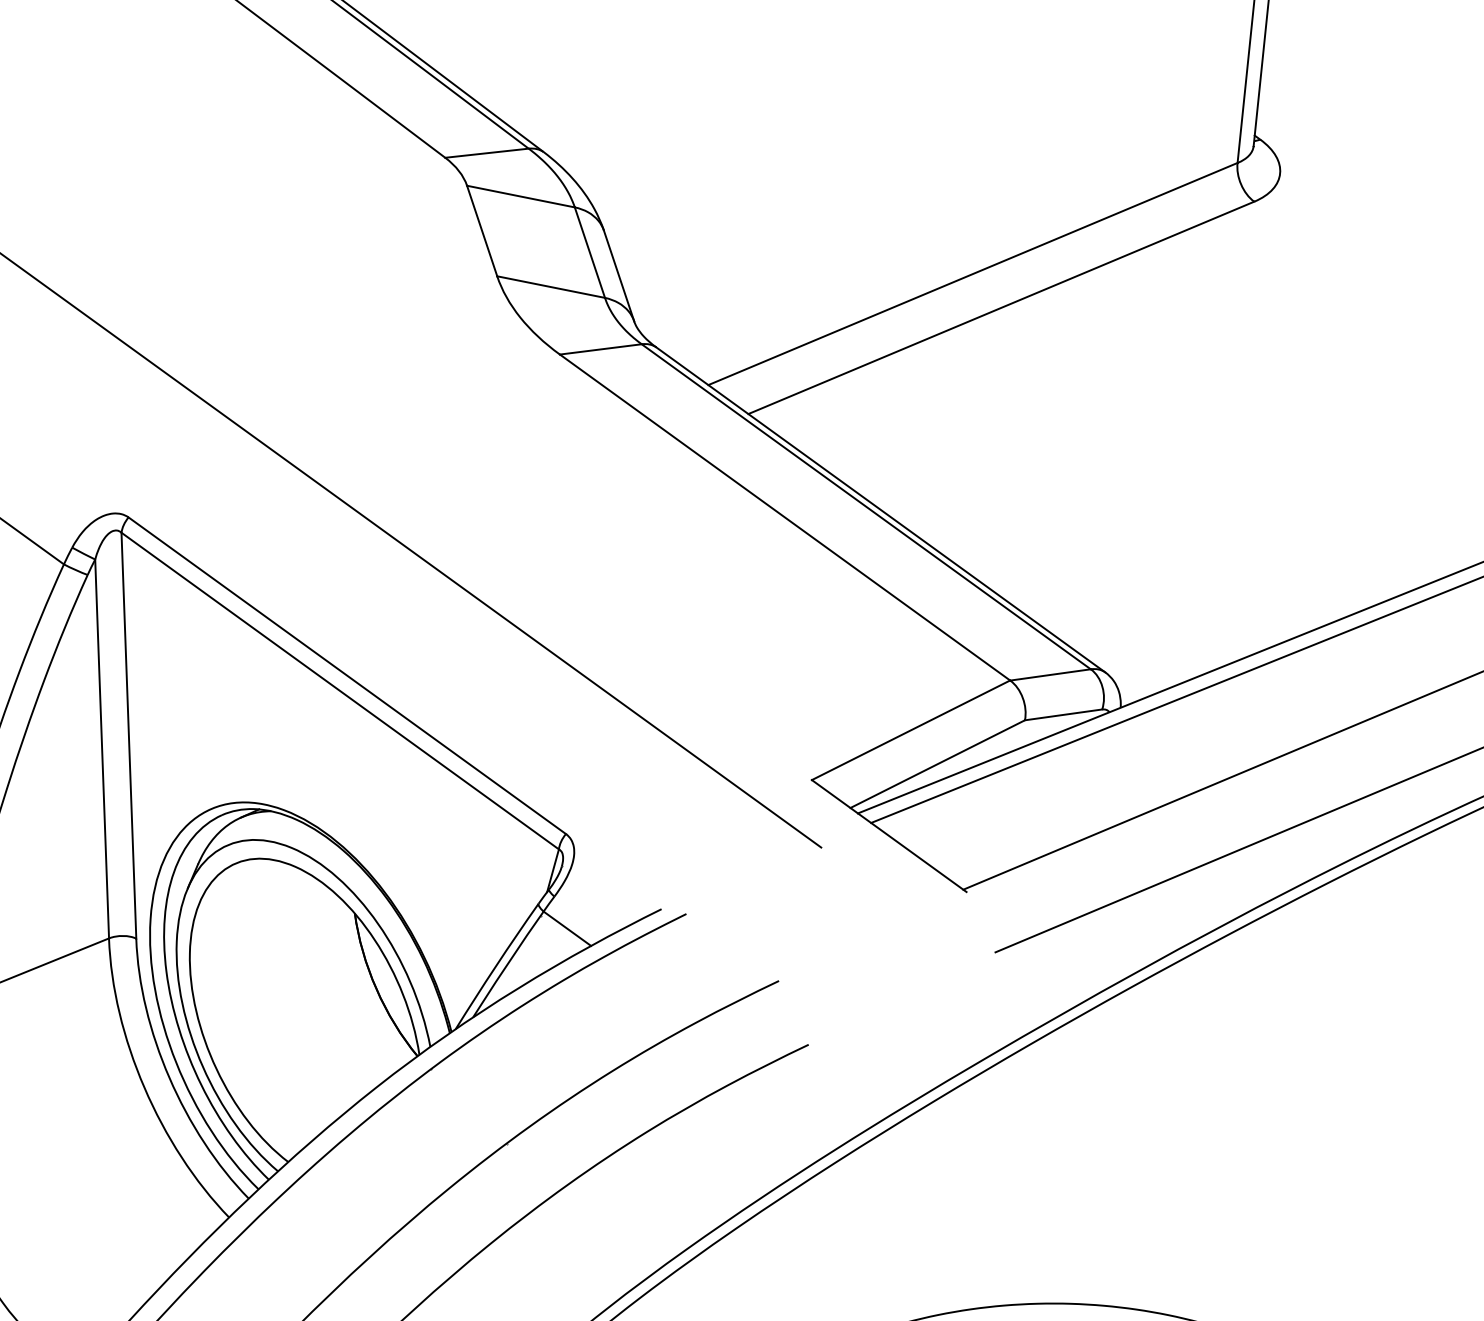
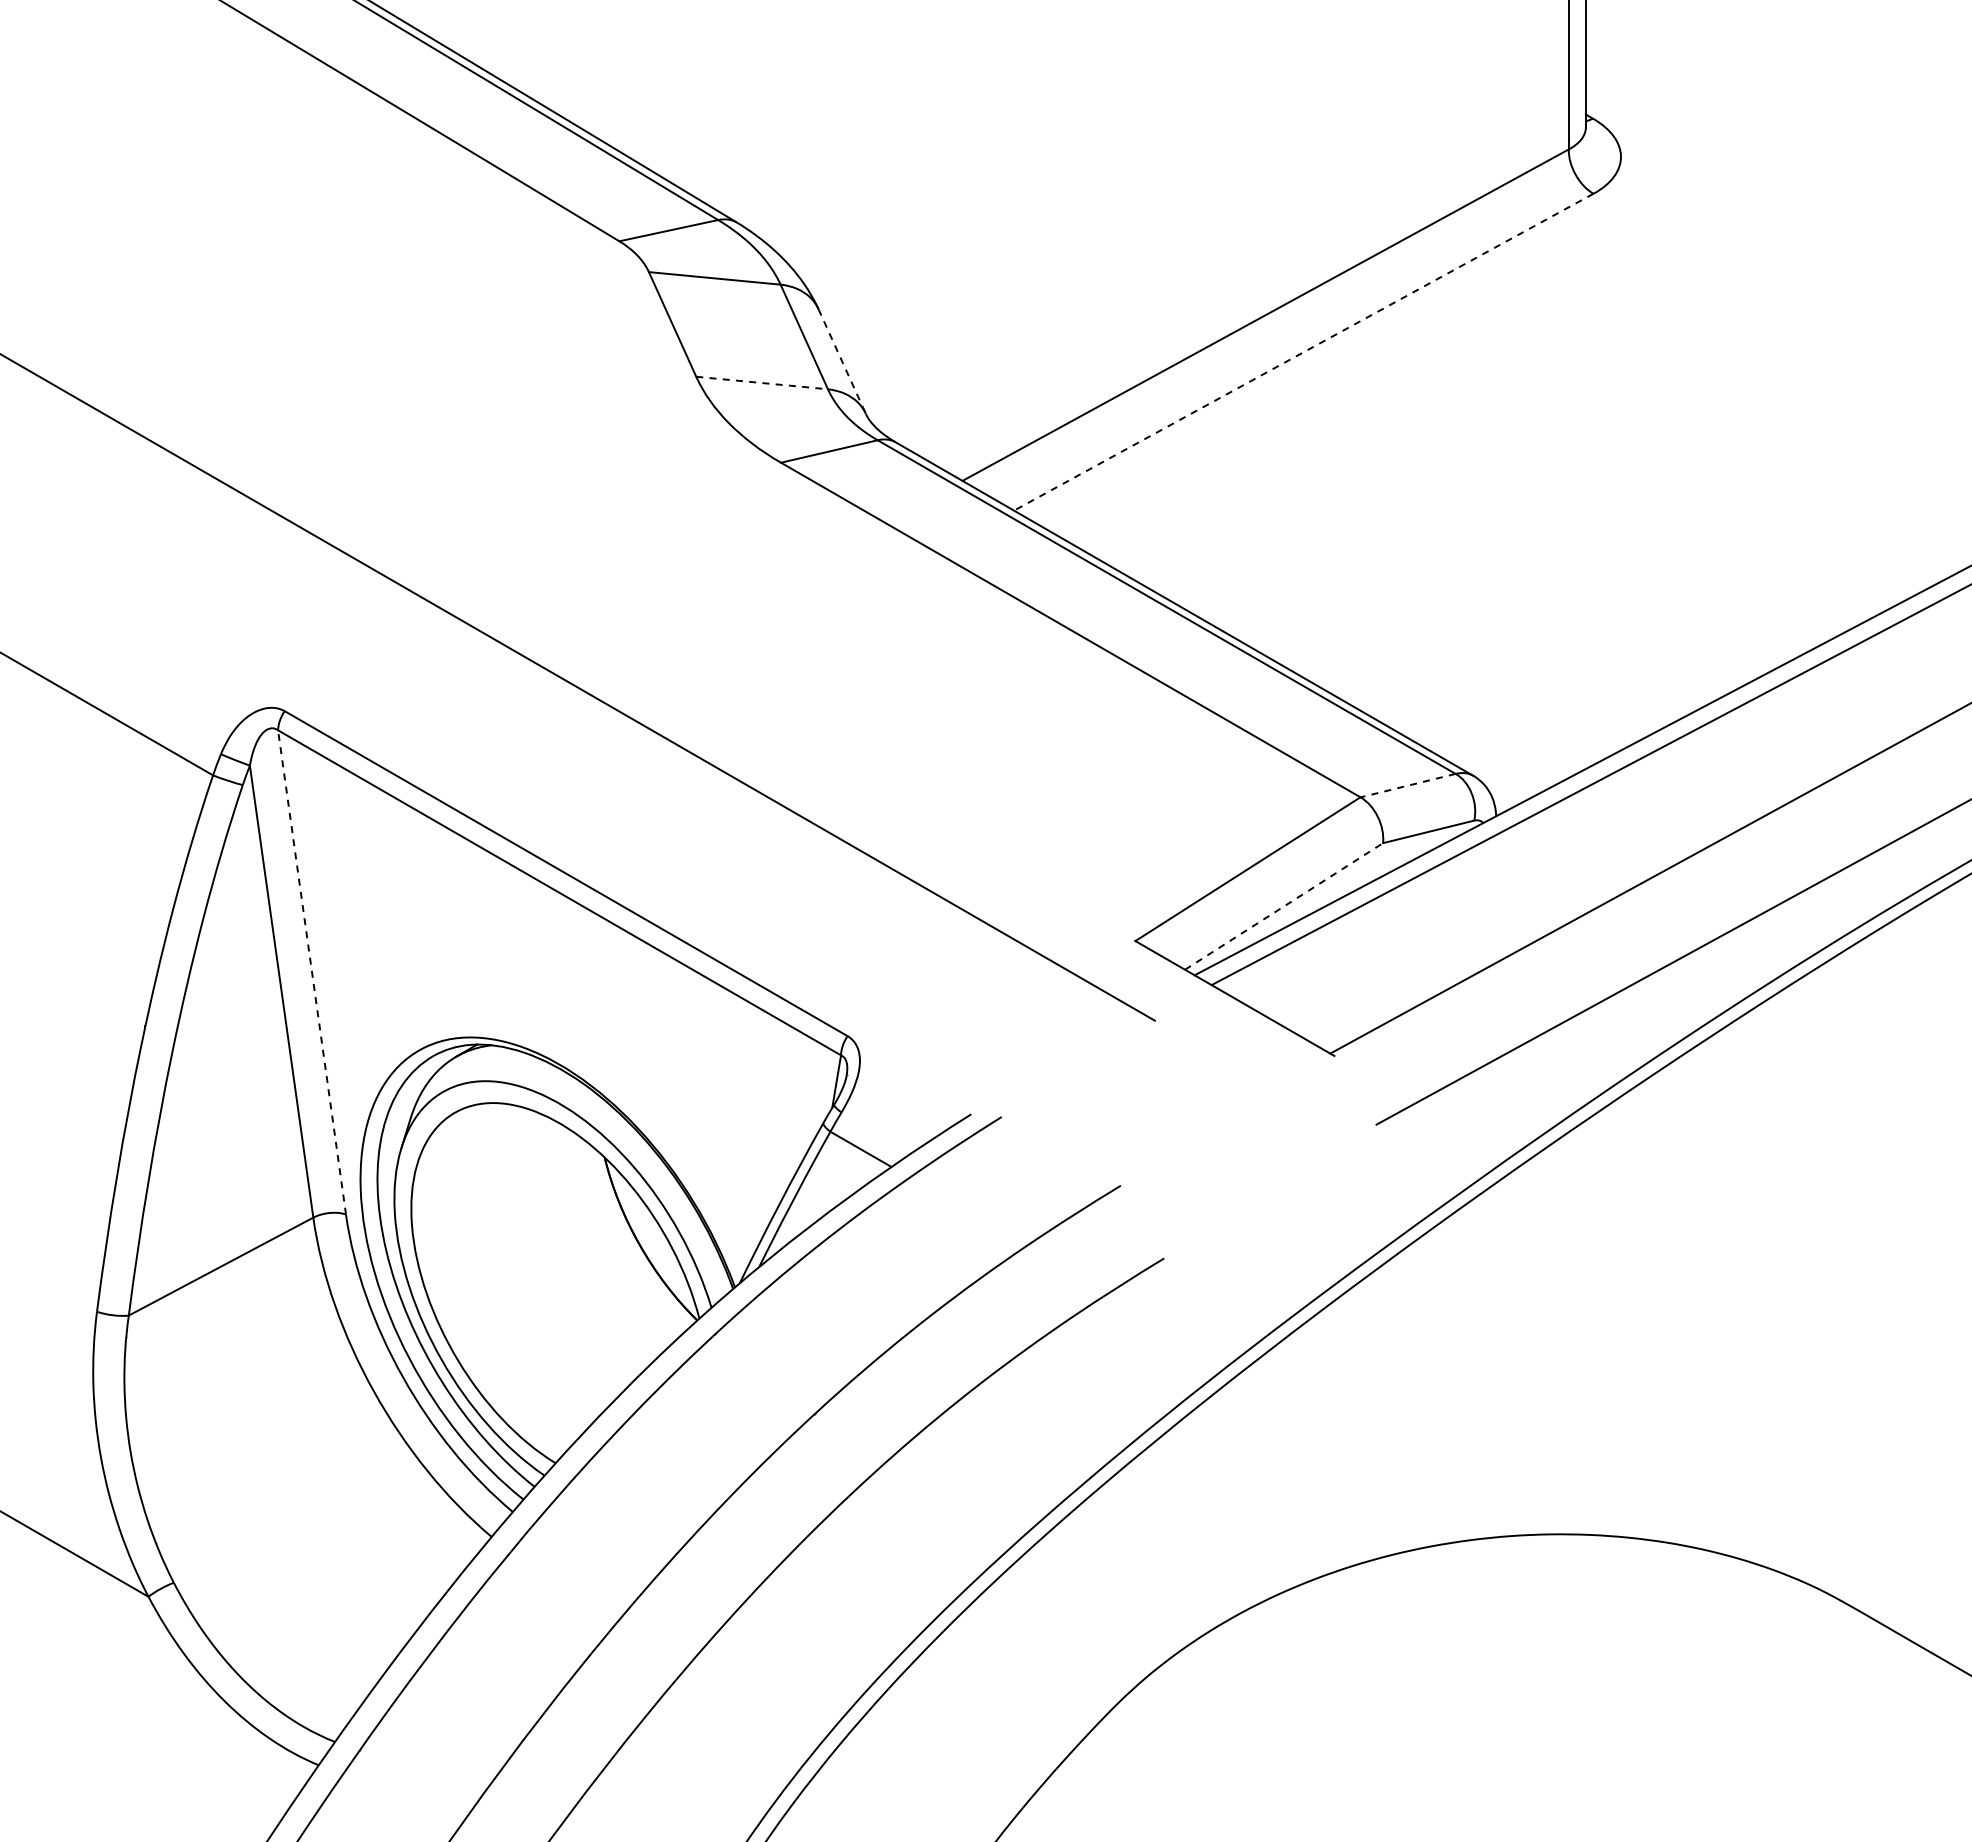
line: (619, 276) -> (842, 361), solid -> dashed
line: (551, 287) -> (762, 383), solid -> dashed
line: (1001, 308) -> (1303, 352), solid -> dashed
line: (1050, 674) -> (1408, 785), solid -> dashed
line: (129, 735) -> (312, 972), solid -> dashed
line: (938, 764) -> (1284, 906), solid -> dashed

